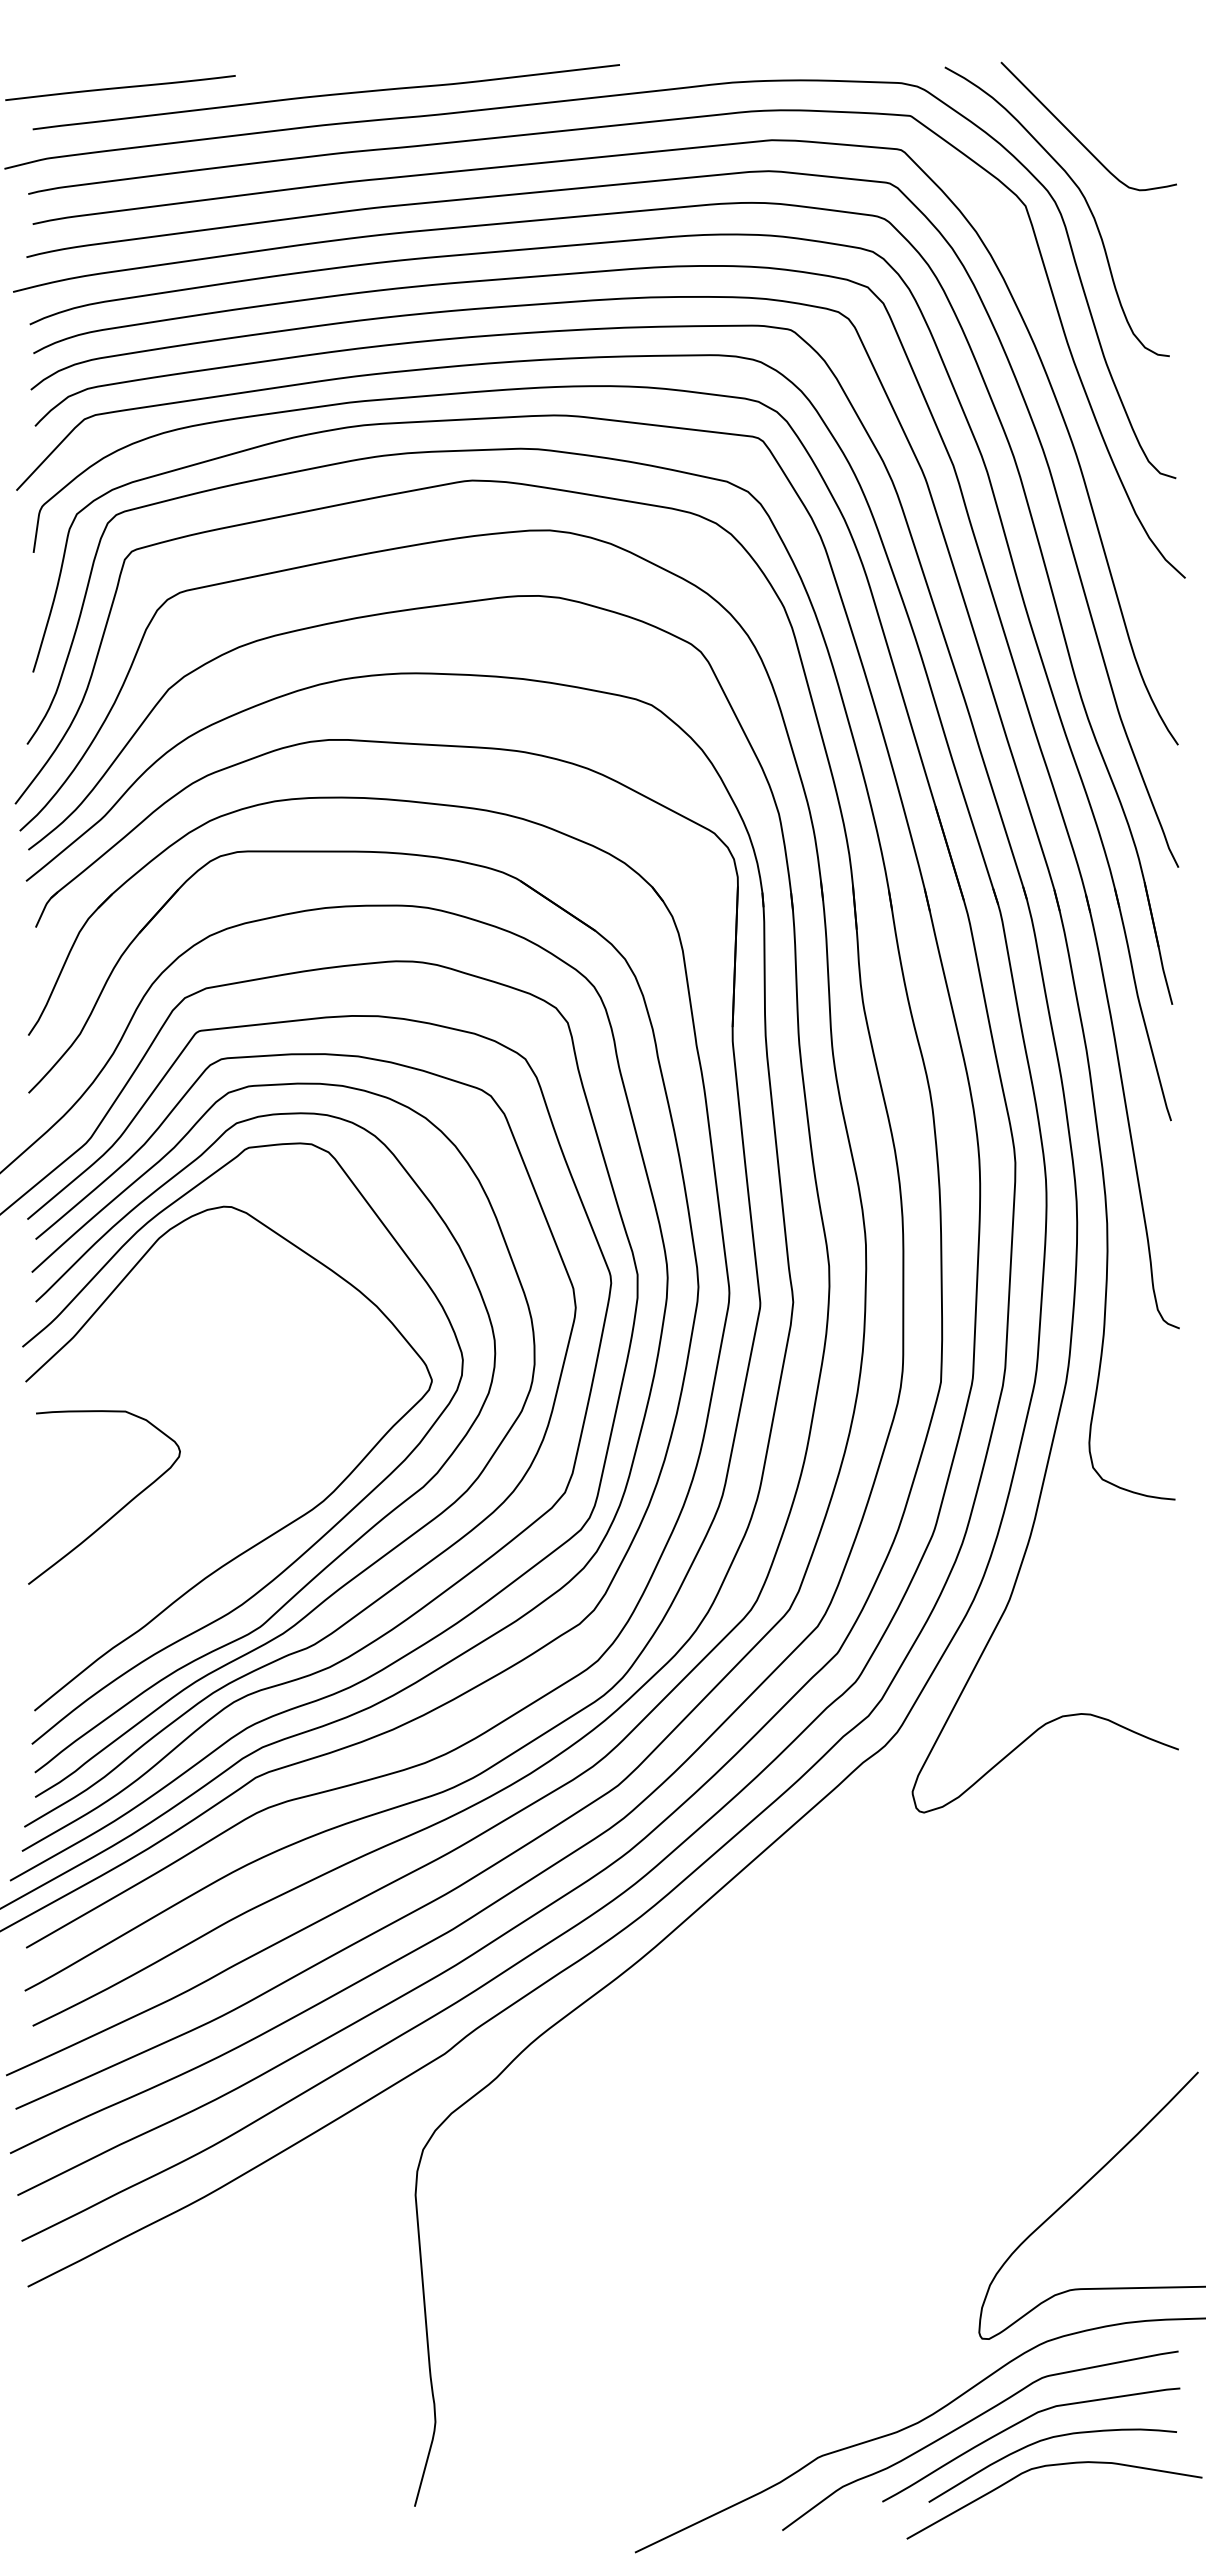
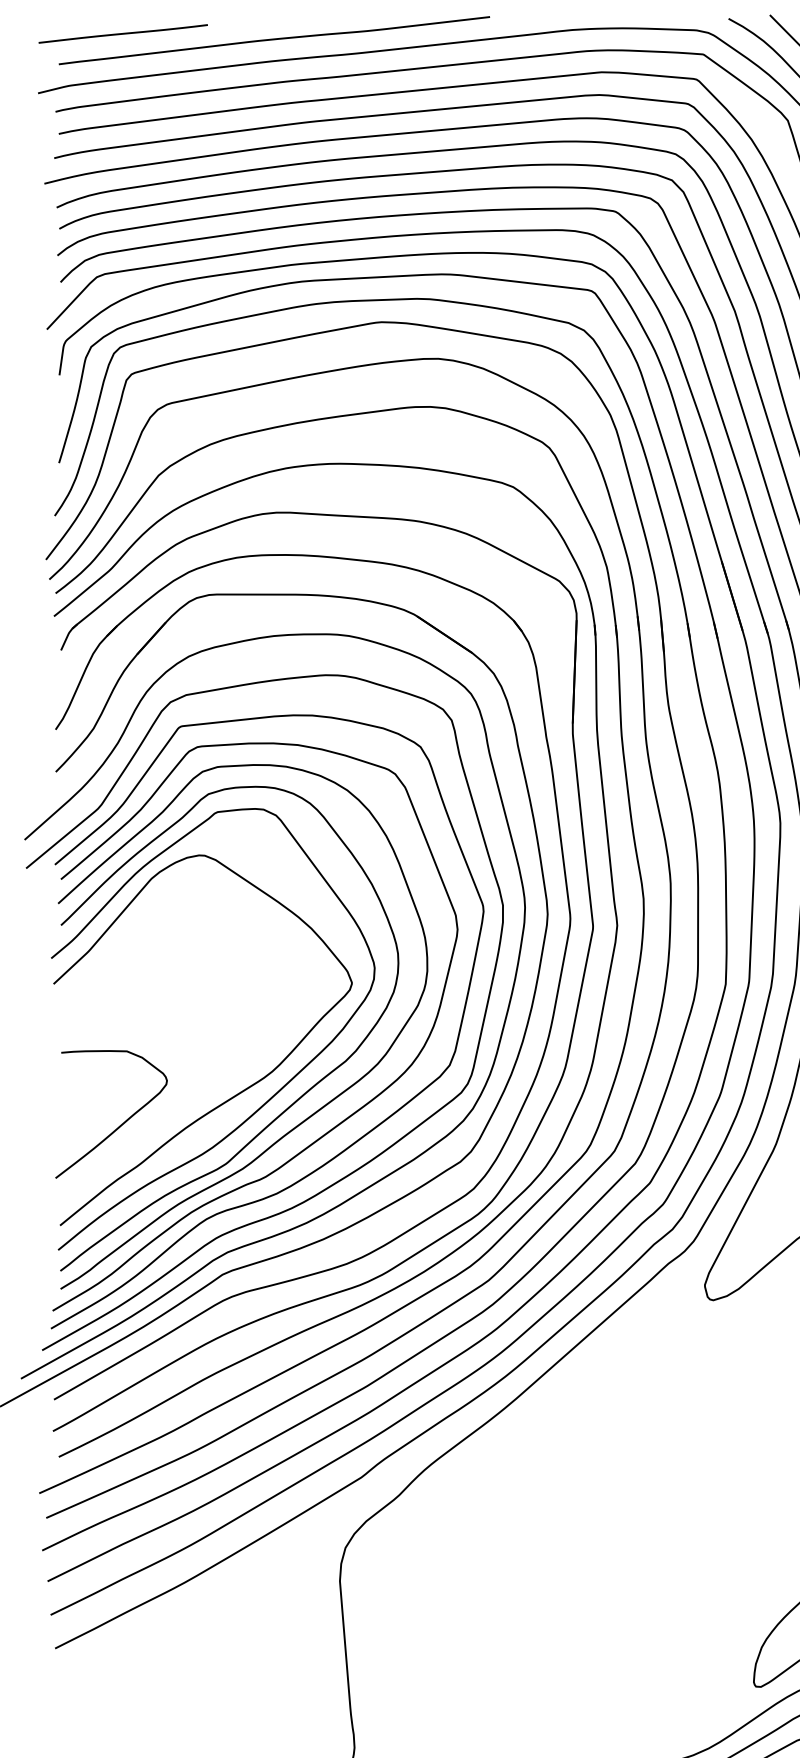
curve: (118, 1510) -> (121, 1124), moved

